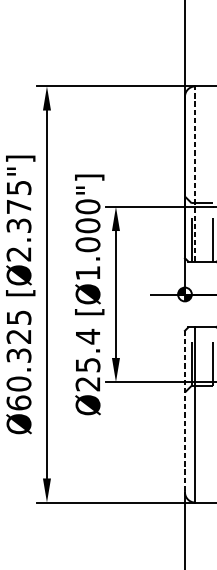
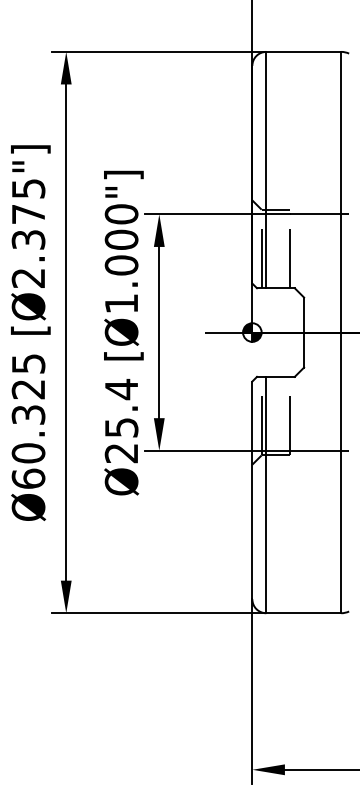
line: (195, 173) -> (266, 169), dashed -> solid
line: (185, 411) -> (252, 490), dashed -> solid

